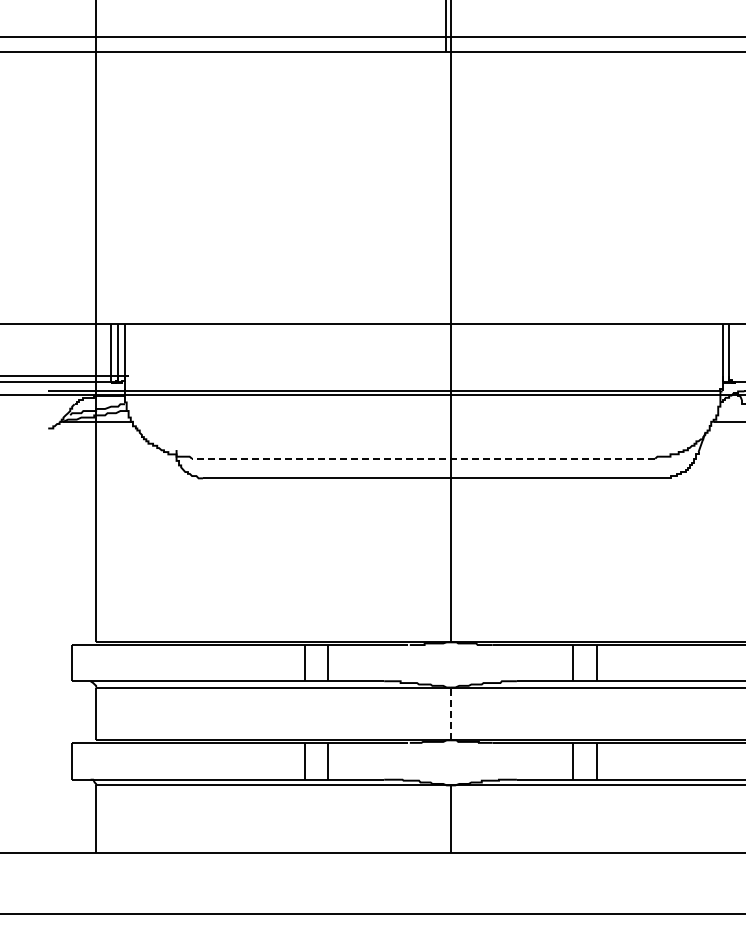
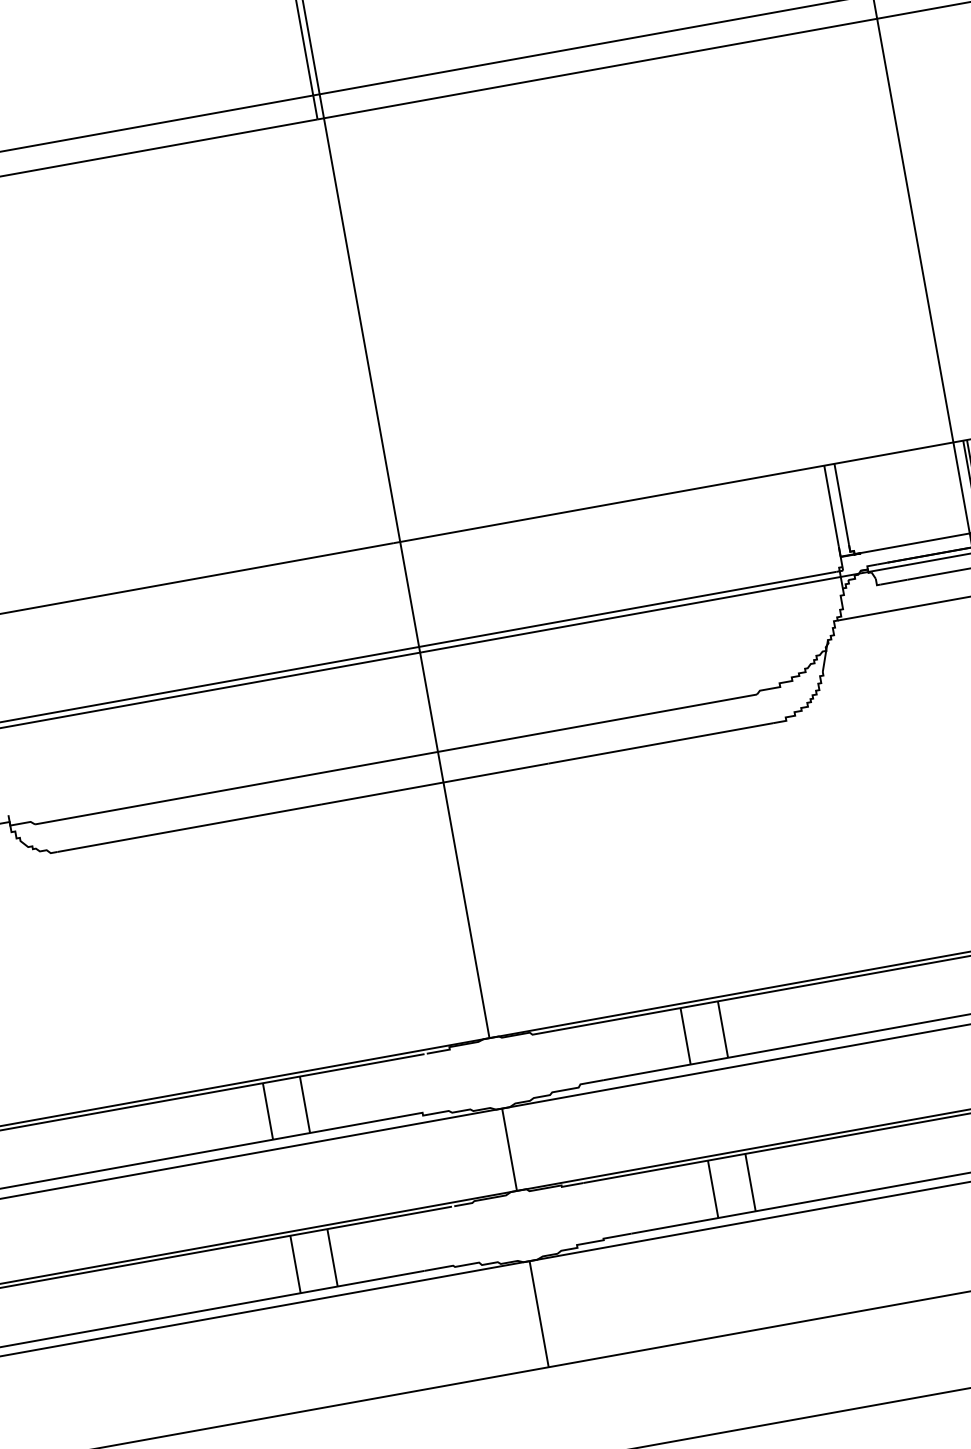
line: (423, 458) -> (395, 759), dashed -> solid
line: (450, 713) -> (509, 1149), dashed -> solid

